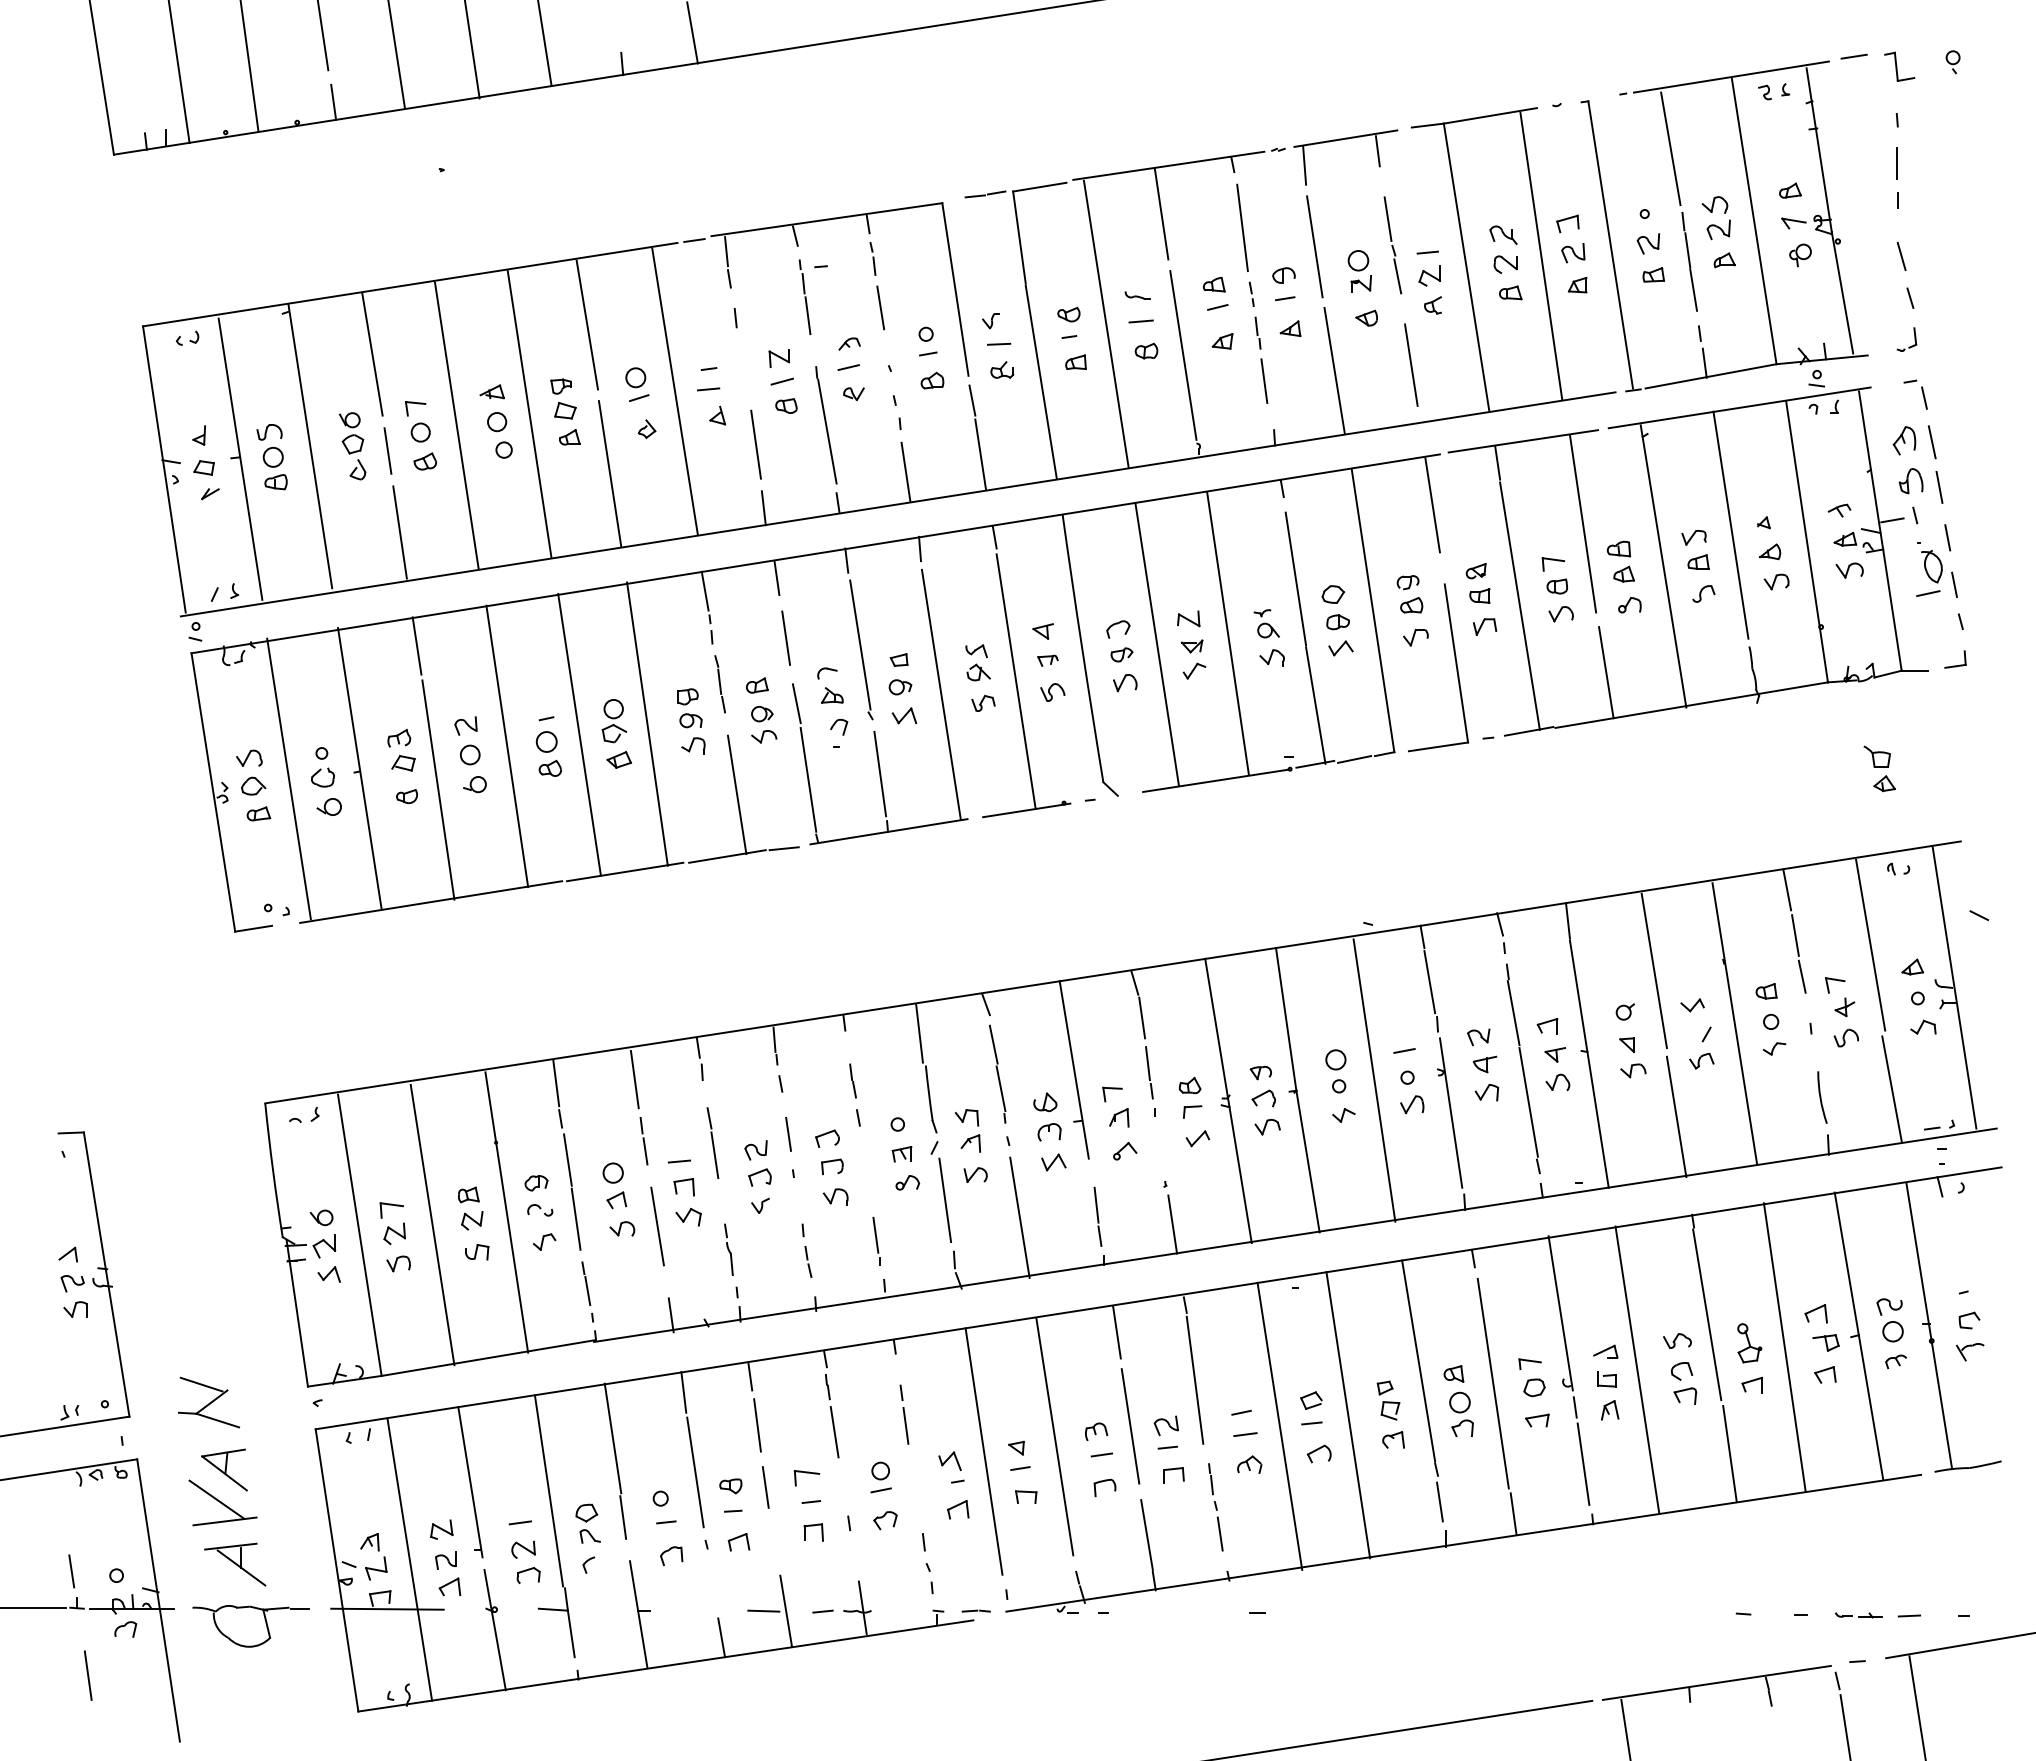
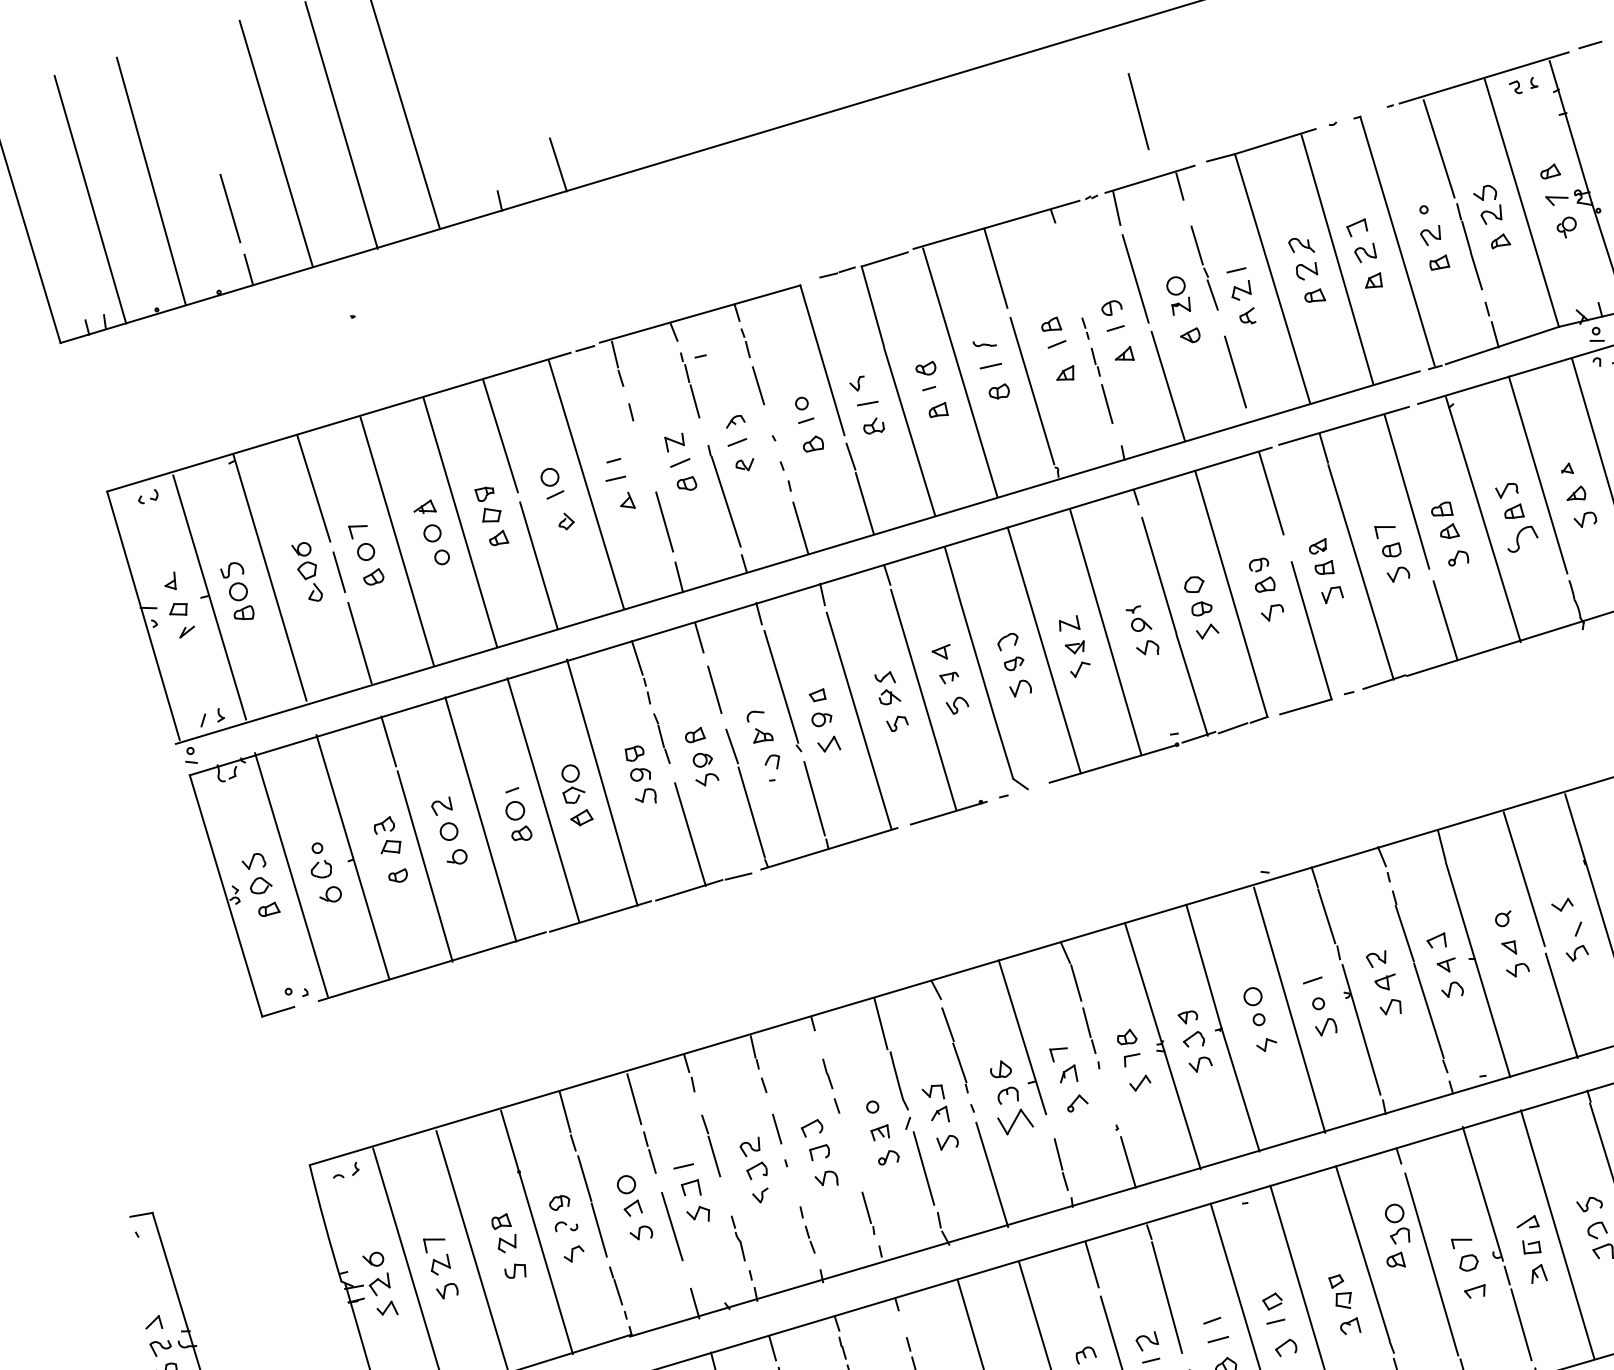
line: (1242, 227) -> (1138, 111), moved
part: (1703, 593) -> (1522, 538), size x1.6
part: (1053, 1162) -> (1015, 1121), size x1.6
part: (1461, 1414) -> (1397, 1223), moved

